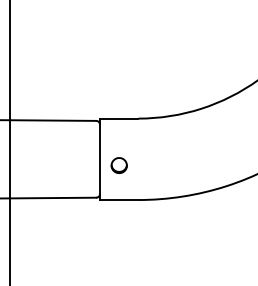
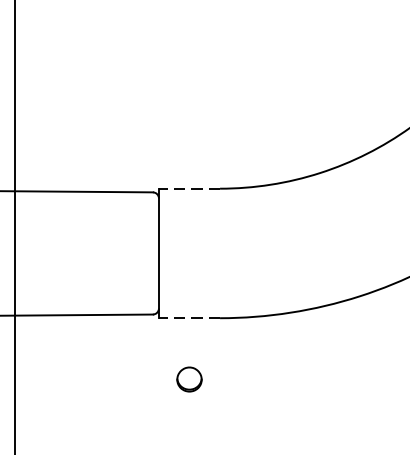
line: (118, 118) -> (188, 188), solid -> dashed
part: (118, 165) -> (188, 379), moved
line: (118, 200) -> (188, 318), solid -> dashed

